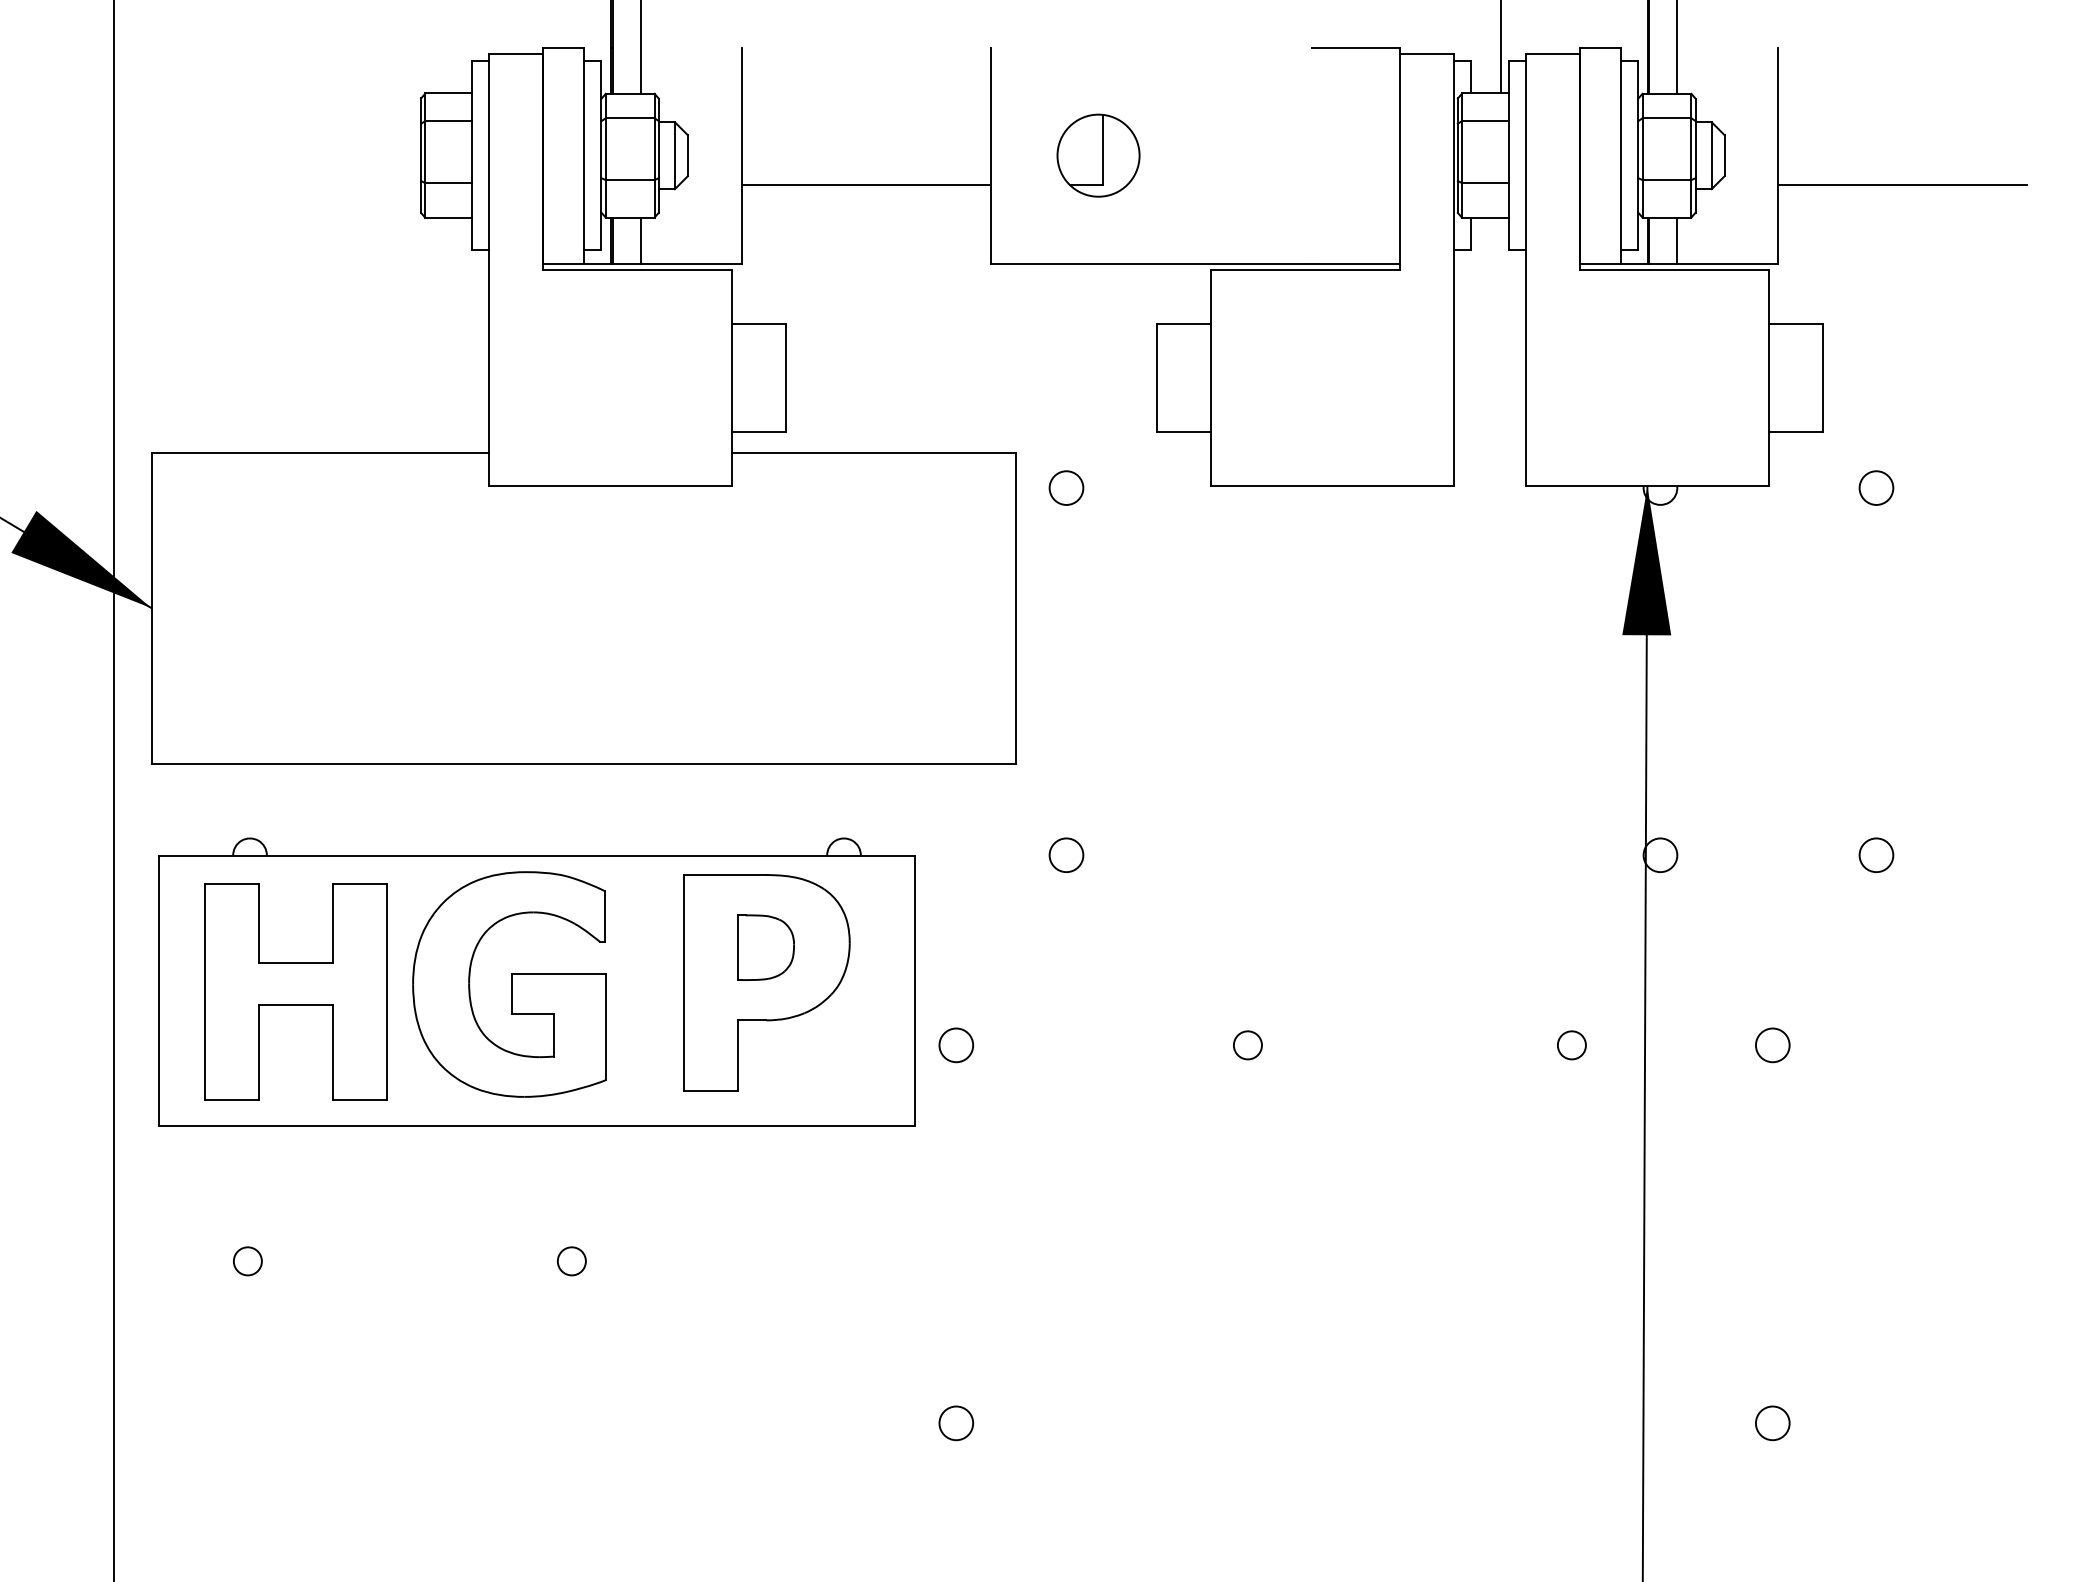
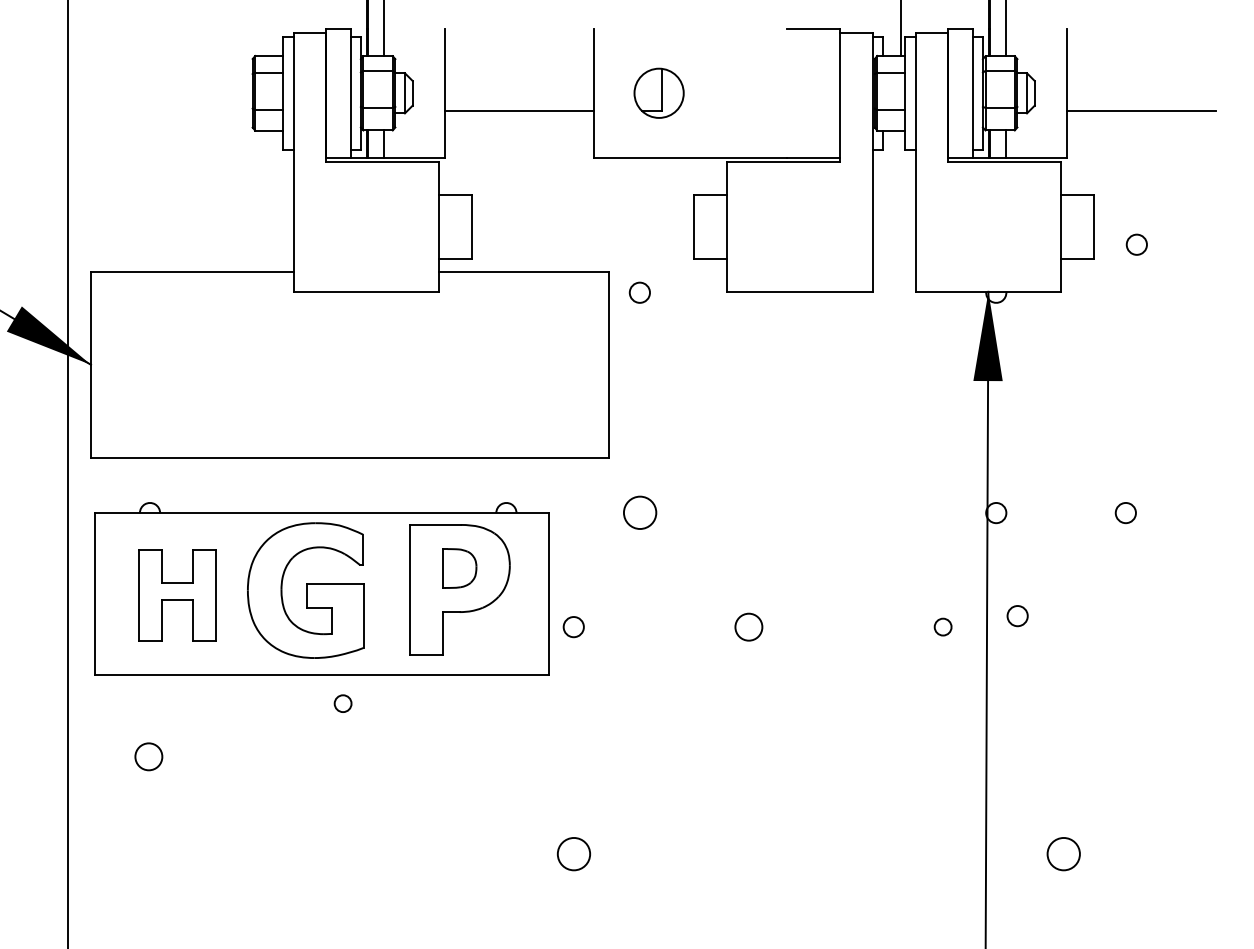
circle: (1875, 487) -> (1136, 244), moved
circle: (1065, 856) -> (639, 513), size x1.6
part: (295, 991) -> (177, 594), size x0.7
circle: (1247, 1044) -> (748, 626), size x1.6
circle: (1772, 1046) -> (1017, 616), moved
circle: (247, 1261) -> (148, 756), size x1.6
circle: (570, 1261) -> (342, 703), moved
circle: (955, 1422) -> (573, 853), size x1.6
circle: (1772, 1422) -> (1063, 853), size x1.6

